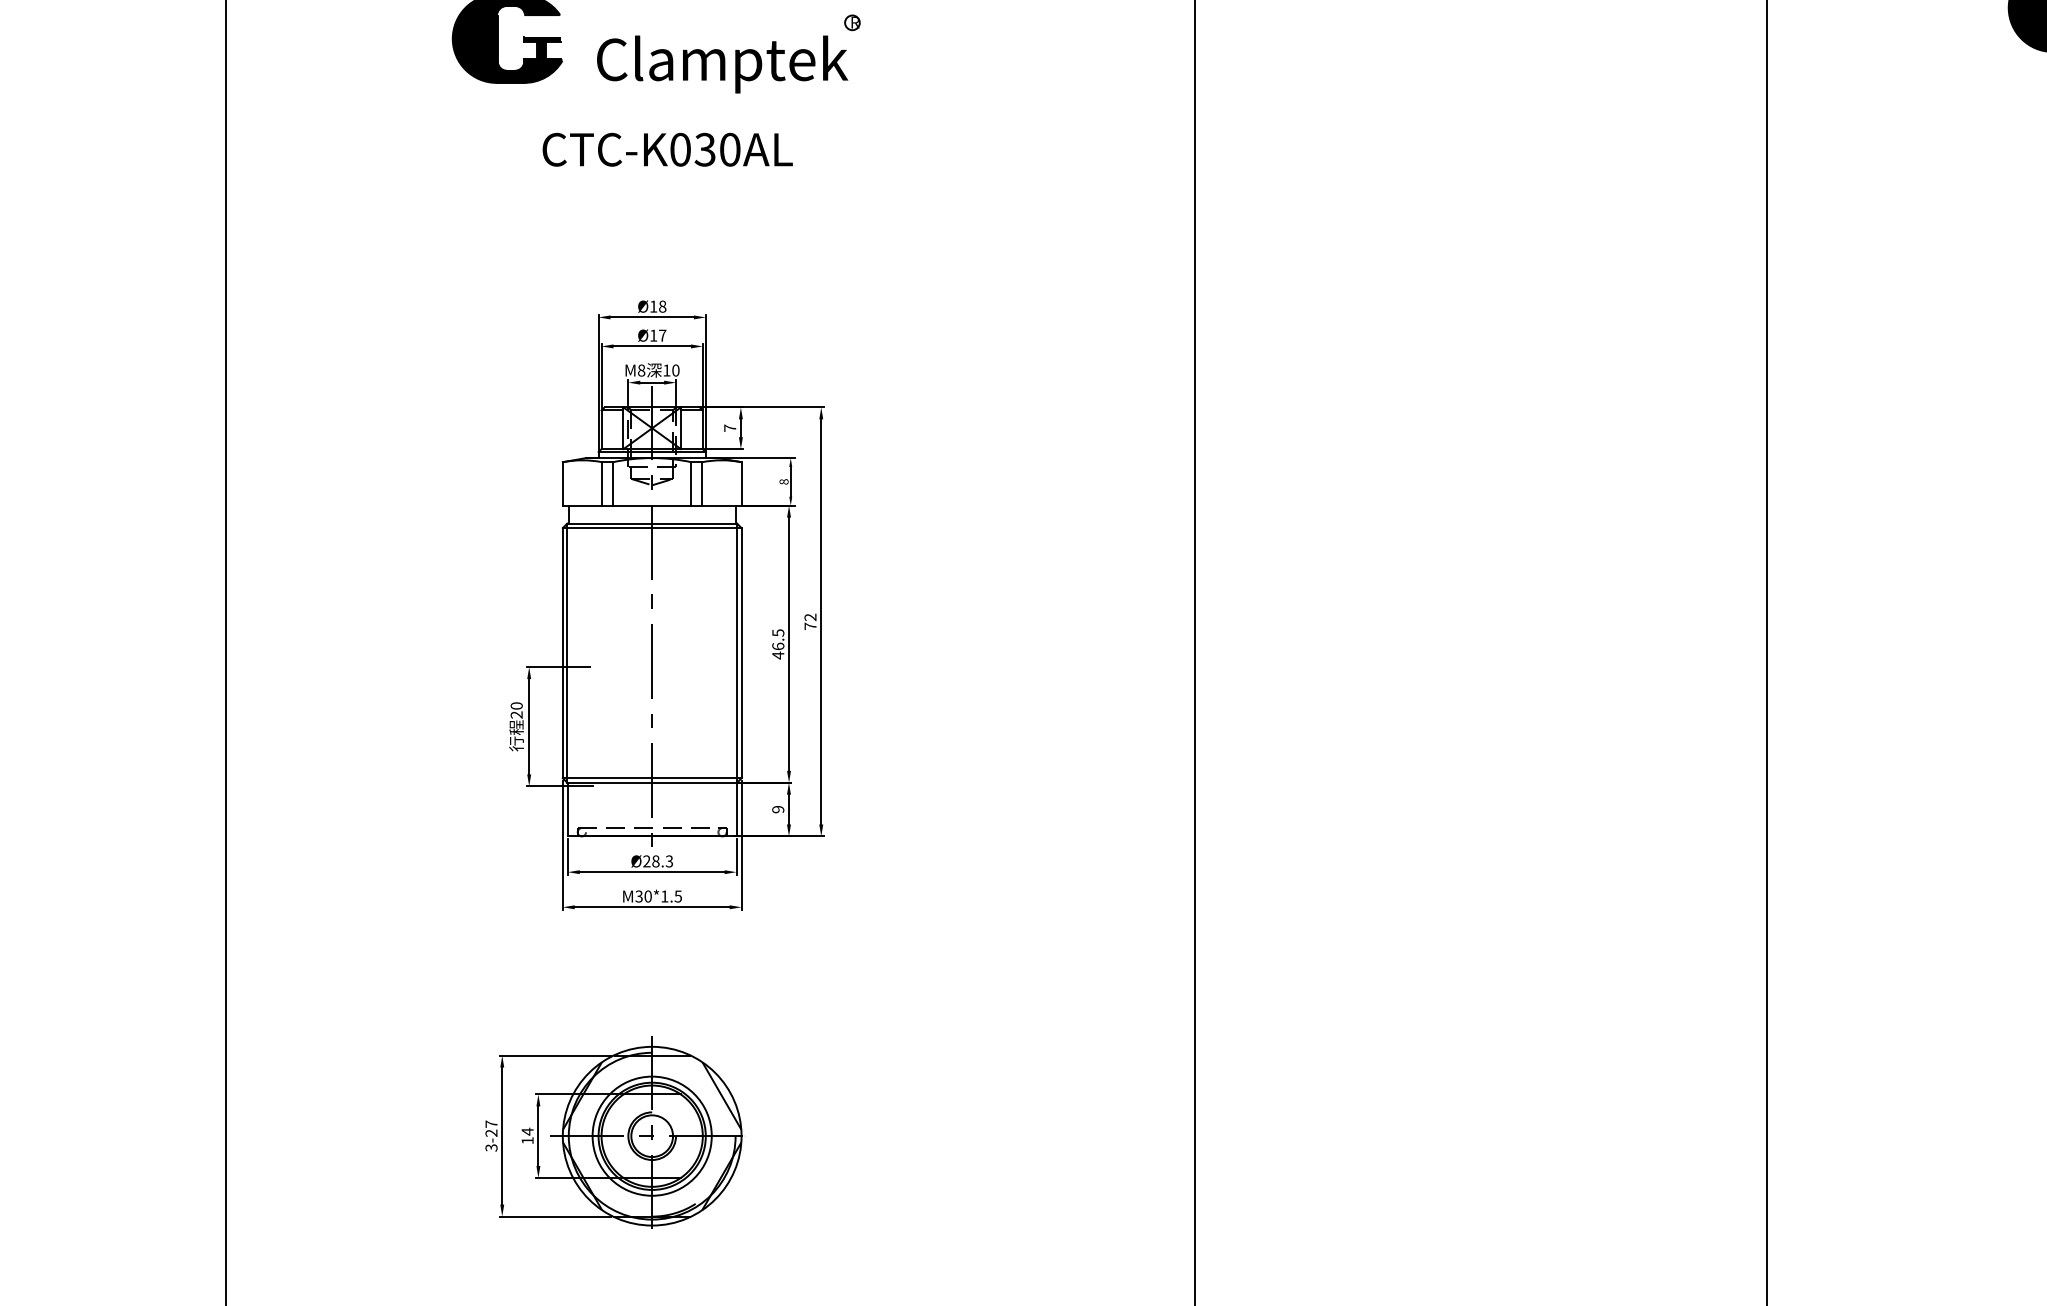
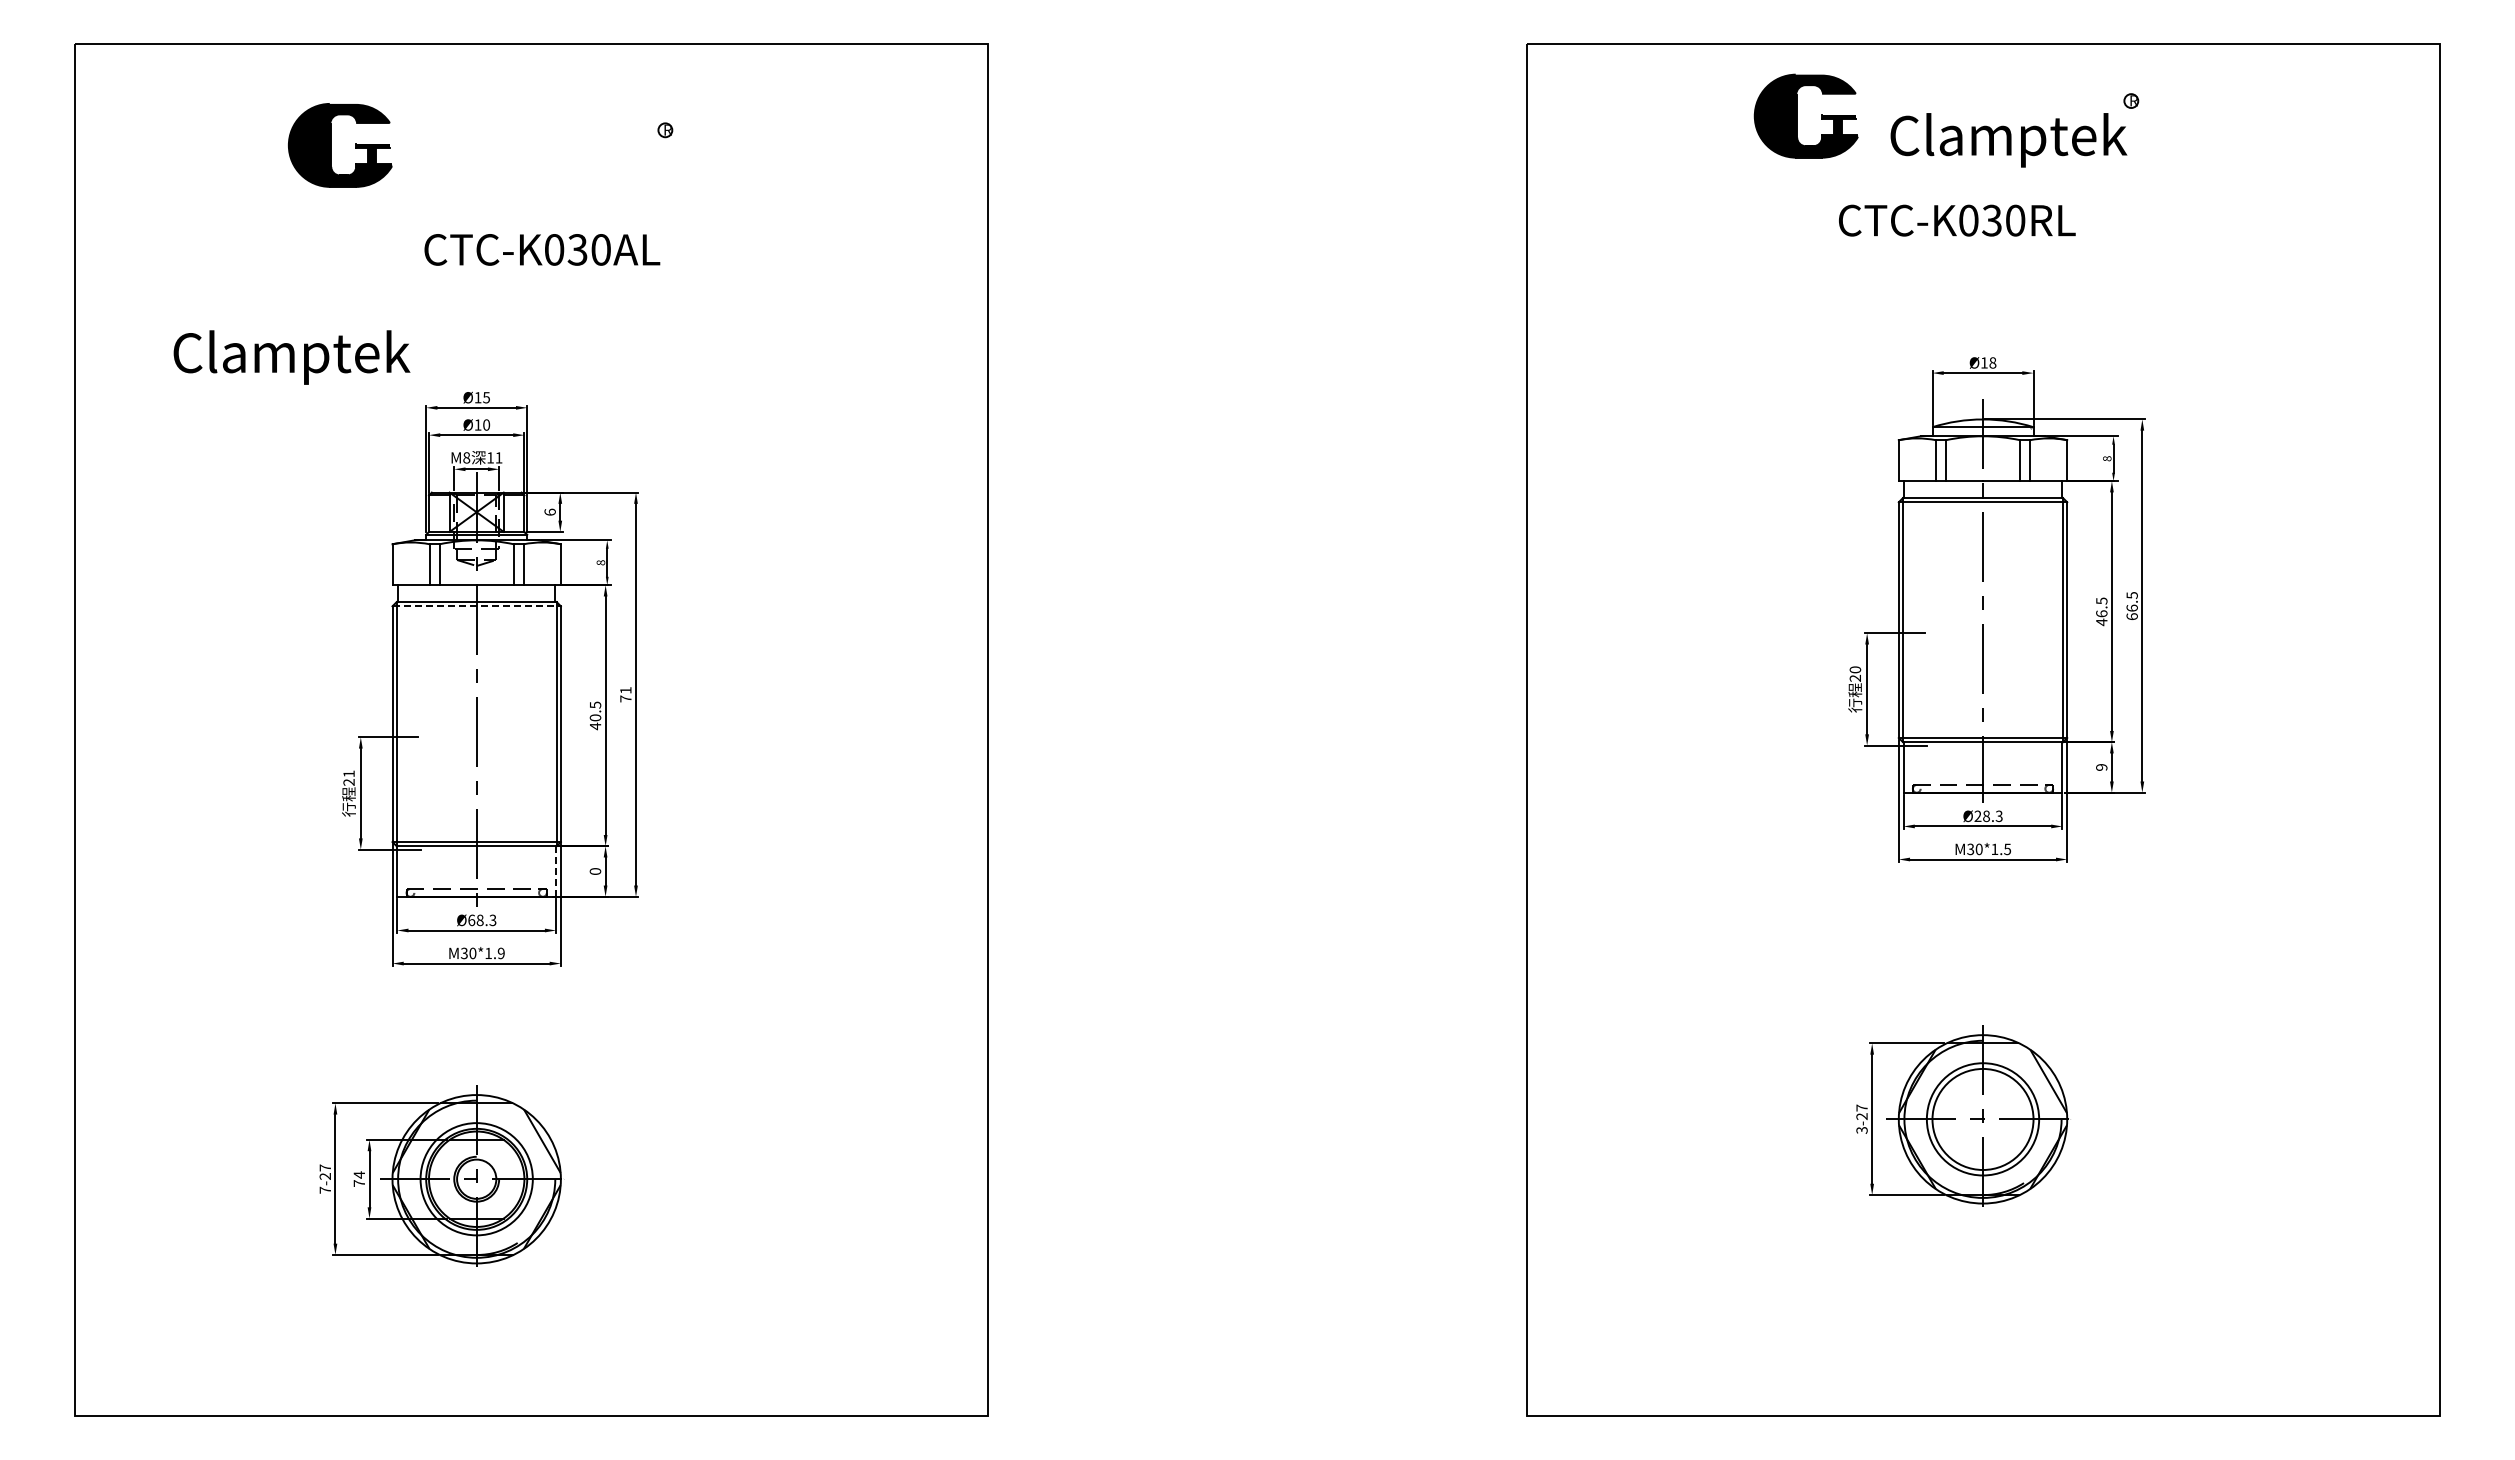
text: (722, 64) -> (291, 357), moved
text: (667, 149) -> (542, 249), moved
text: (662, 306) -> (486, 397), Ø18 -> Ø15
text: (662, 335) -> (486, 424), Ø17 -> Ø10
text: (675, 370) -> (498, 457), 10 -> 11
text: (729, 427) -> (549, 511), 7 -> 6
line: (653, 528) -> (477, 606), solid -> dashed
text: (810, 617) -> (625, 690), 72 -> 71
text: (777, 646) -> (594, 717), 46.5 -> 40.5
text: (516, 705) -> (348, 773), 20 -> 21
line: (736, 809) -> (556, 871), solid -> dashed
text: (778, 809) -> (595, 871), 9 -> 0
text: (646, 861) -> (471, 920), Ø28.3 -> Ø68.3
text: (677, 895) -> (500, 952), M30*1.5 -> M30*1.9
text: (526, 1140) -> (358, 1183), 14 -> 74
text: (491, 1147) -> (325, 1189), 3-27 -> 7-27

